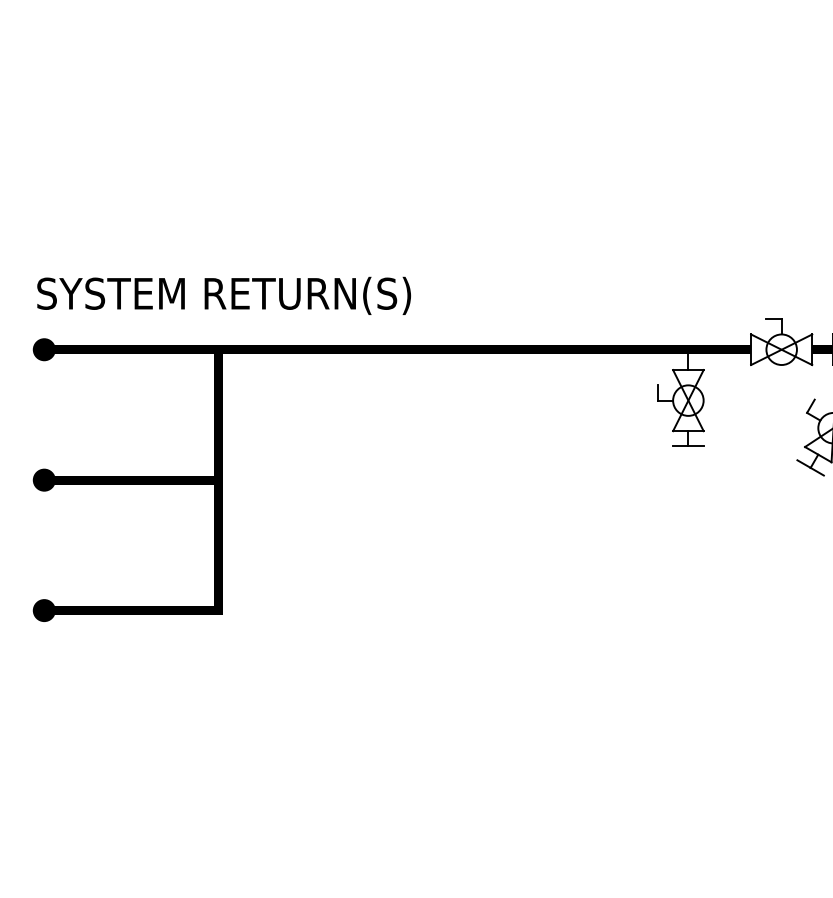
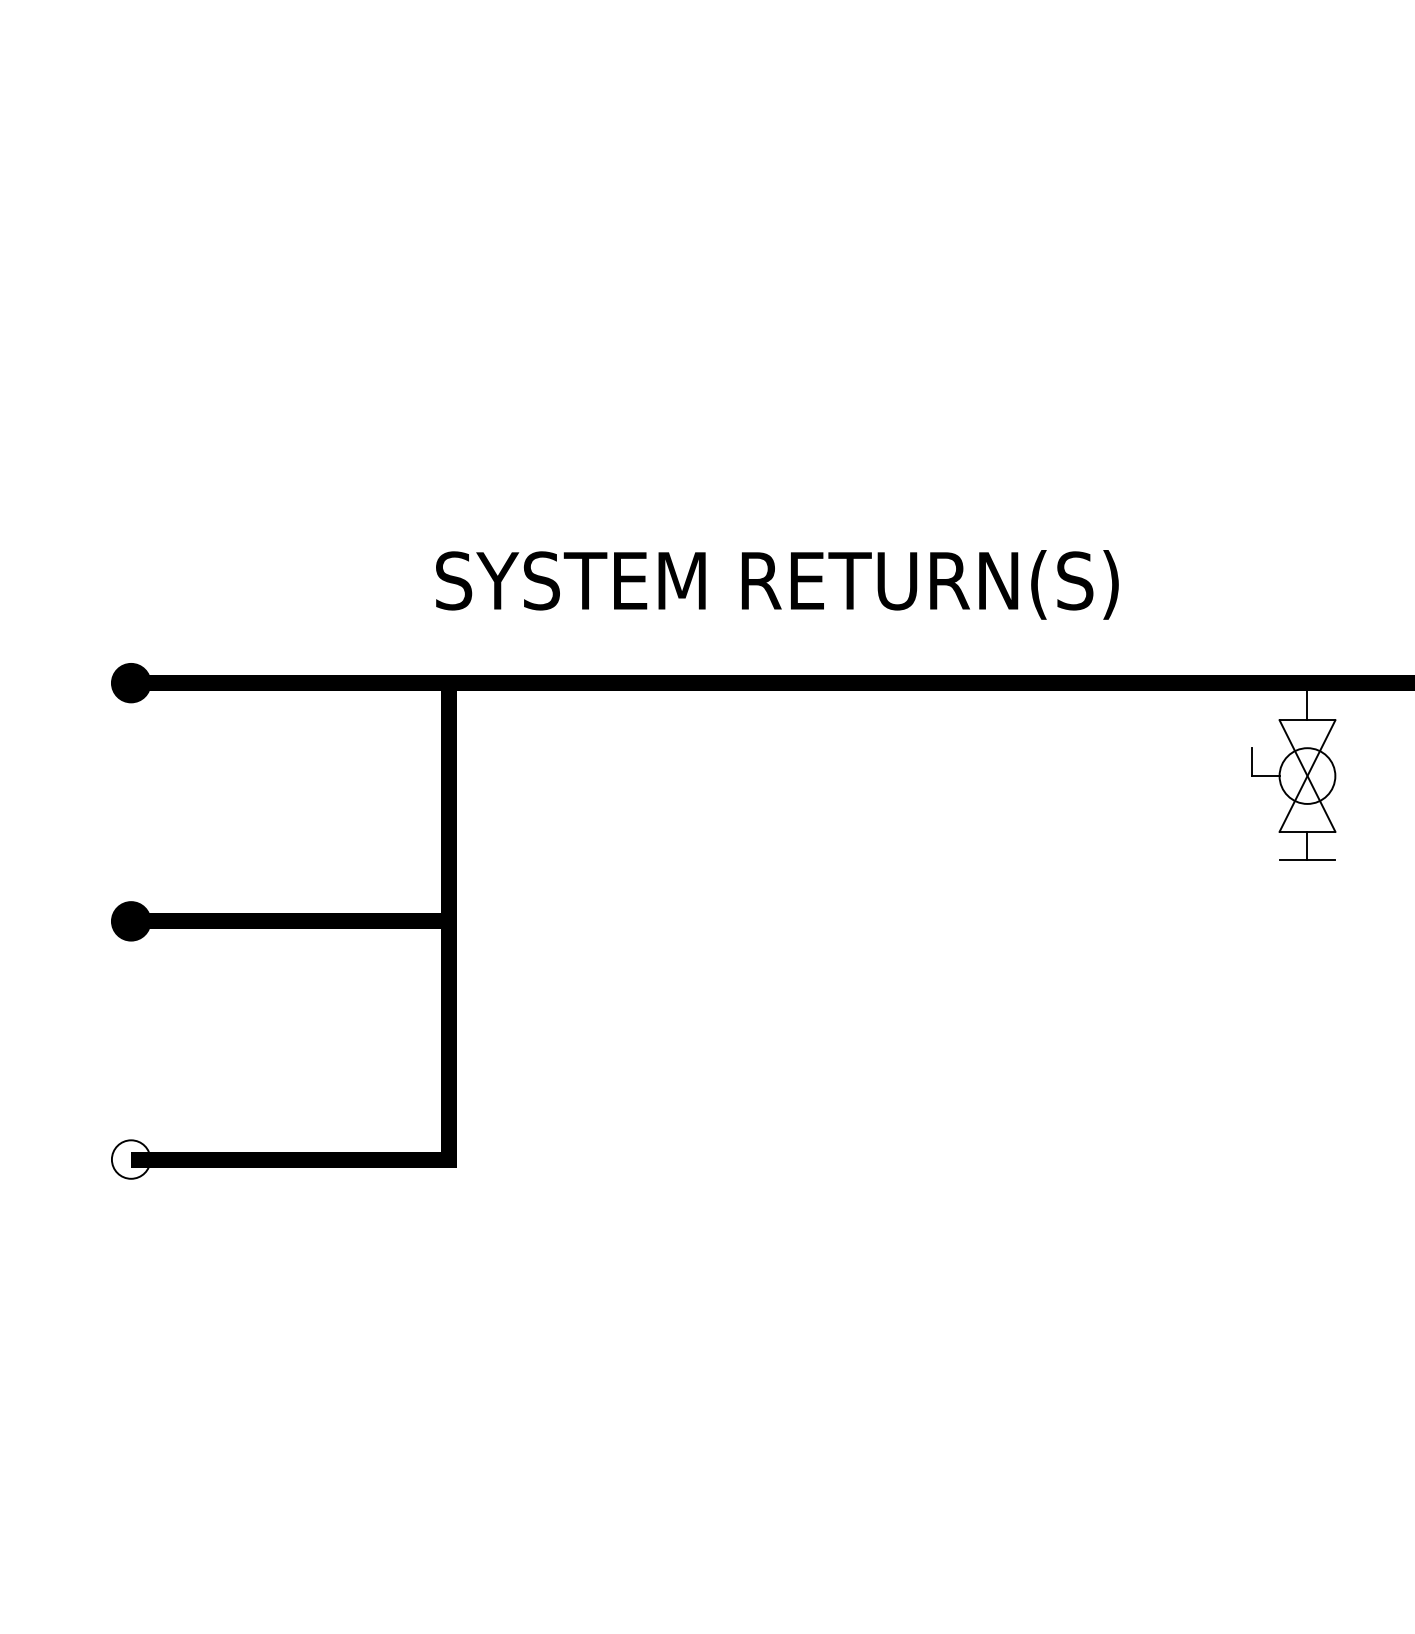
text: (223, 295) -> (776, 584), moved
fill: (43, 610) -> (129, 1159), removed

